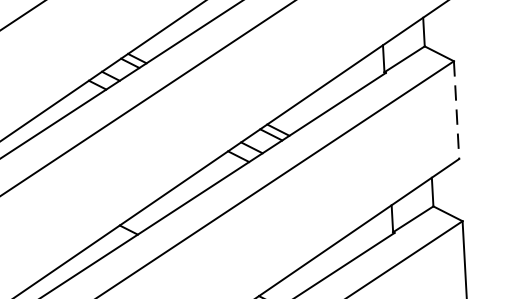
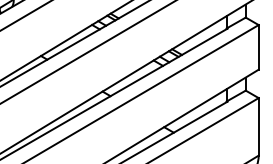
line: (456, 110) -> (258, 47), dashed -> solid

